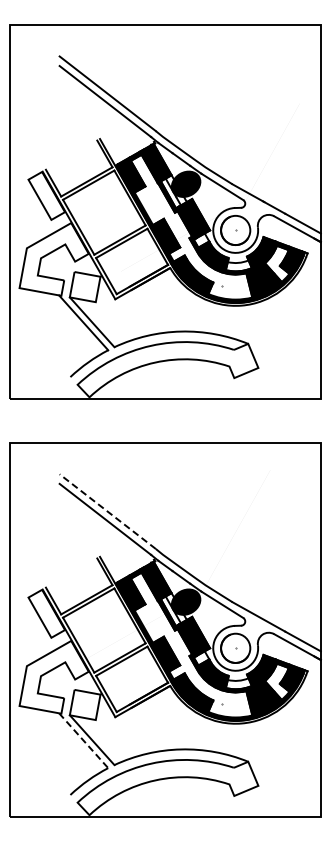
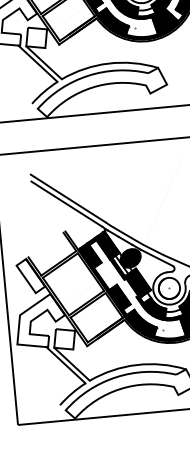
line: (107, 511) -> (67, 198), dashed -> solid
line: (83, 740) -> (65, 365), dashed -> solid

